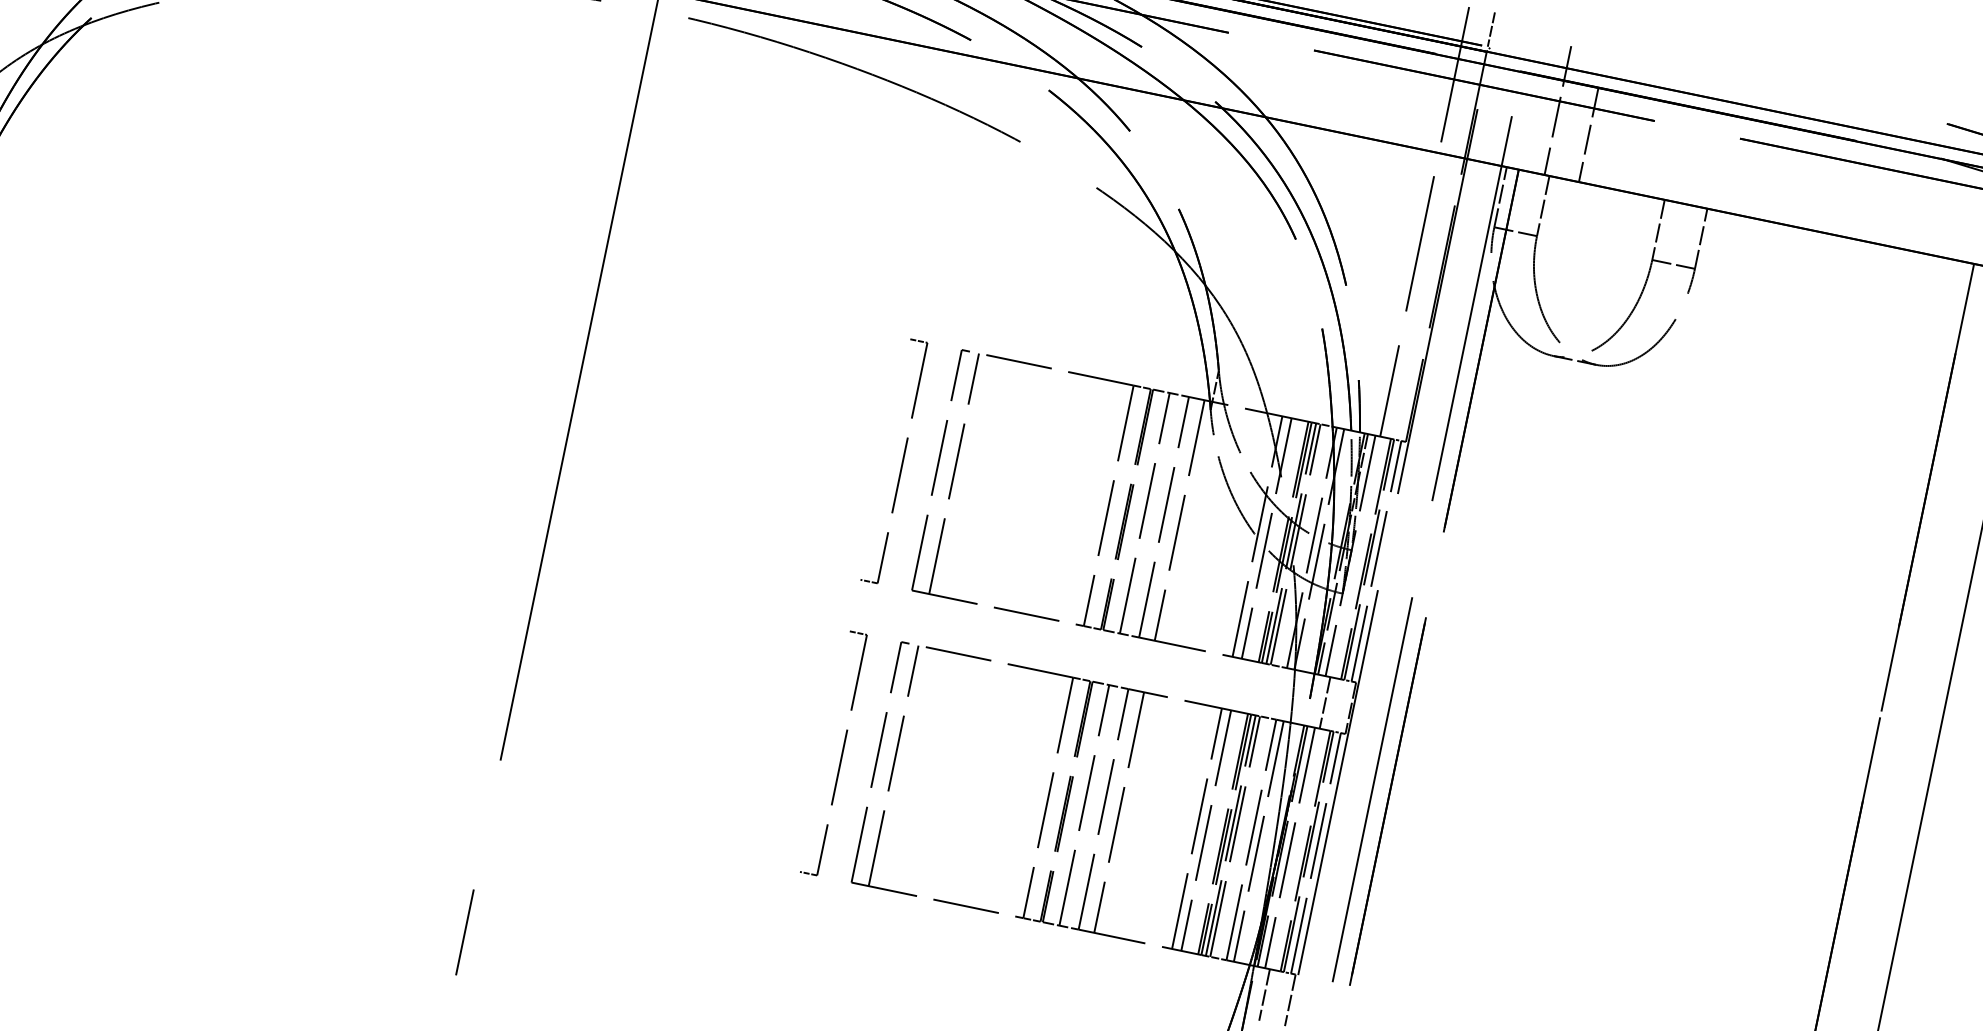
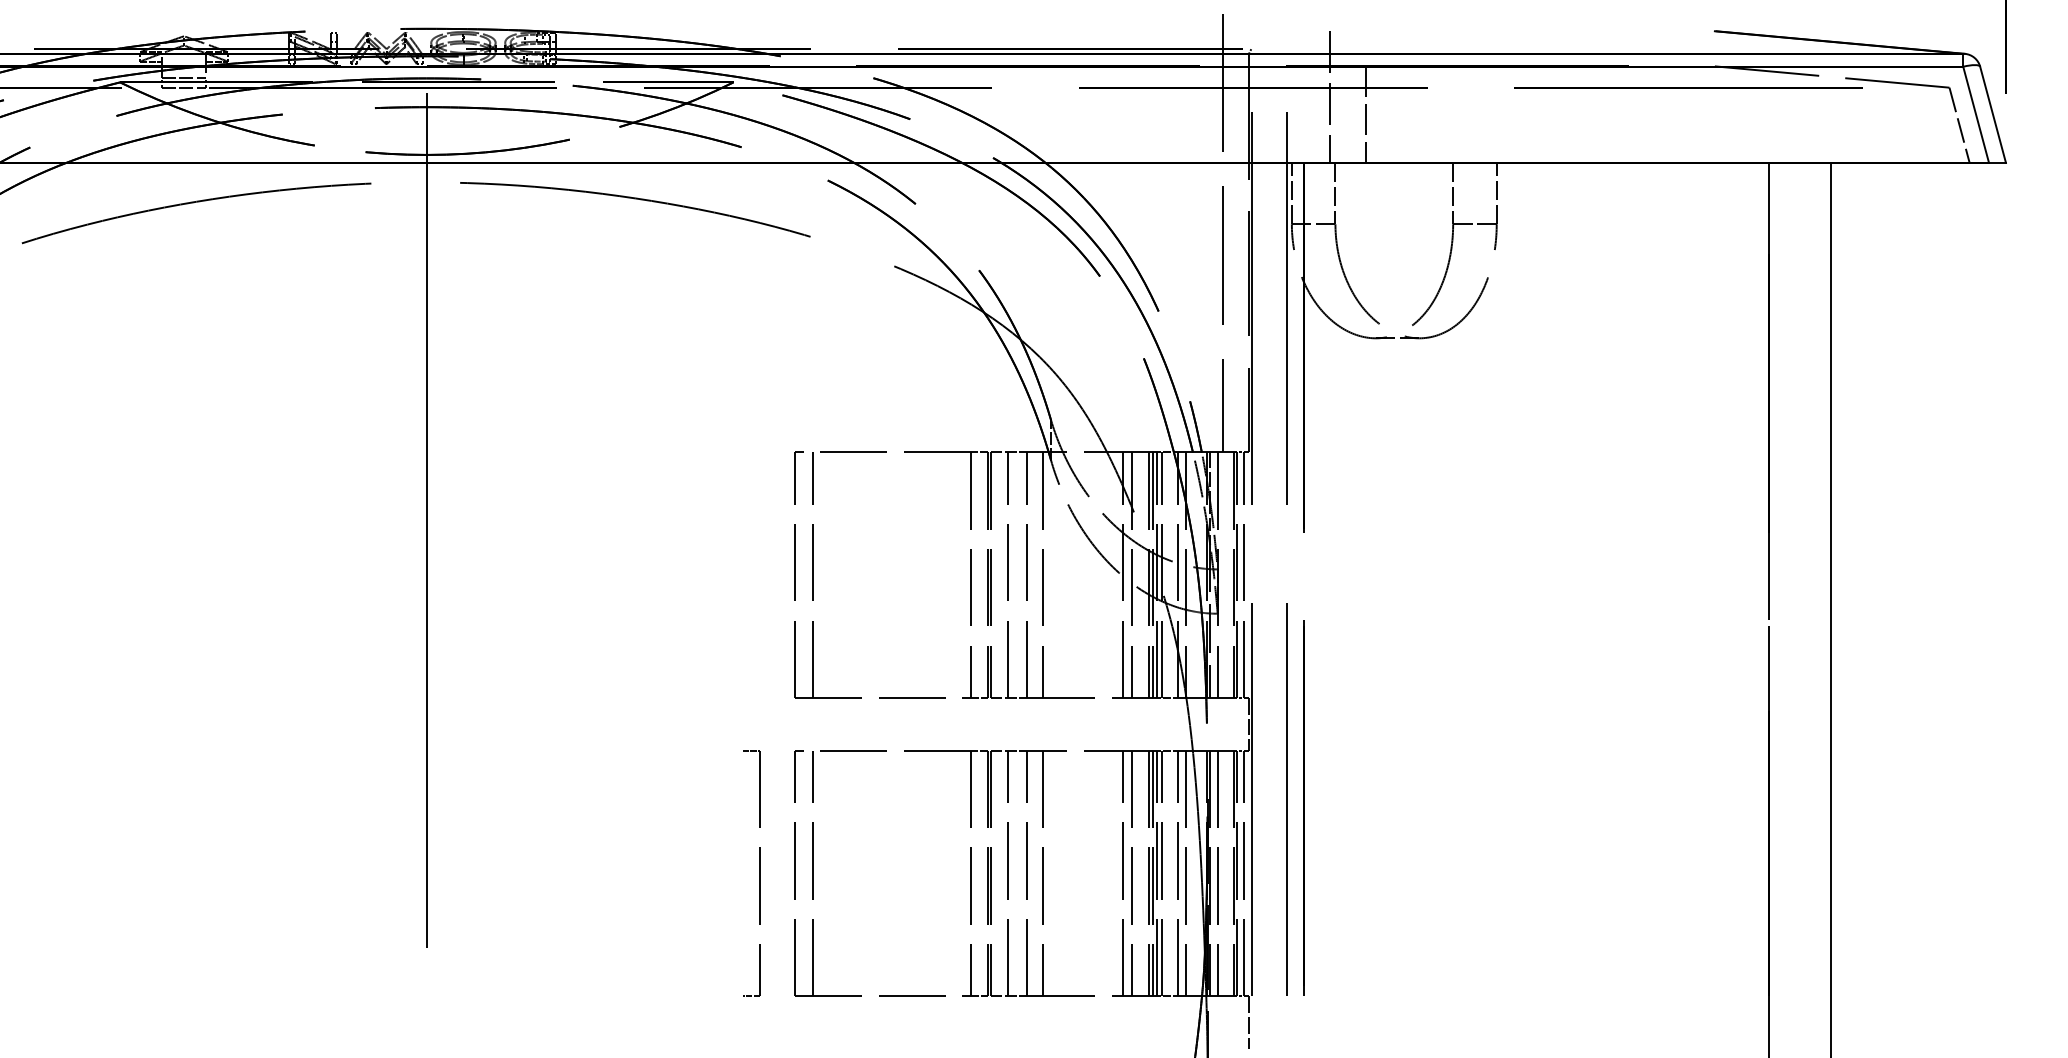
line: (1491, 28) -> (1248, 30), removed
part: (902, 462) -> (759, 574), removed
line: (1324, 703) -> (1222, 724), removed
line: (1264, 994) -> (1222, 1022), removed

